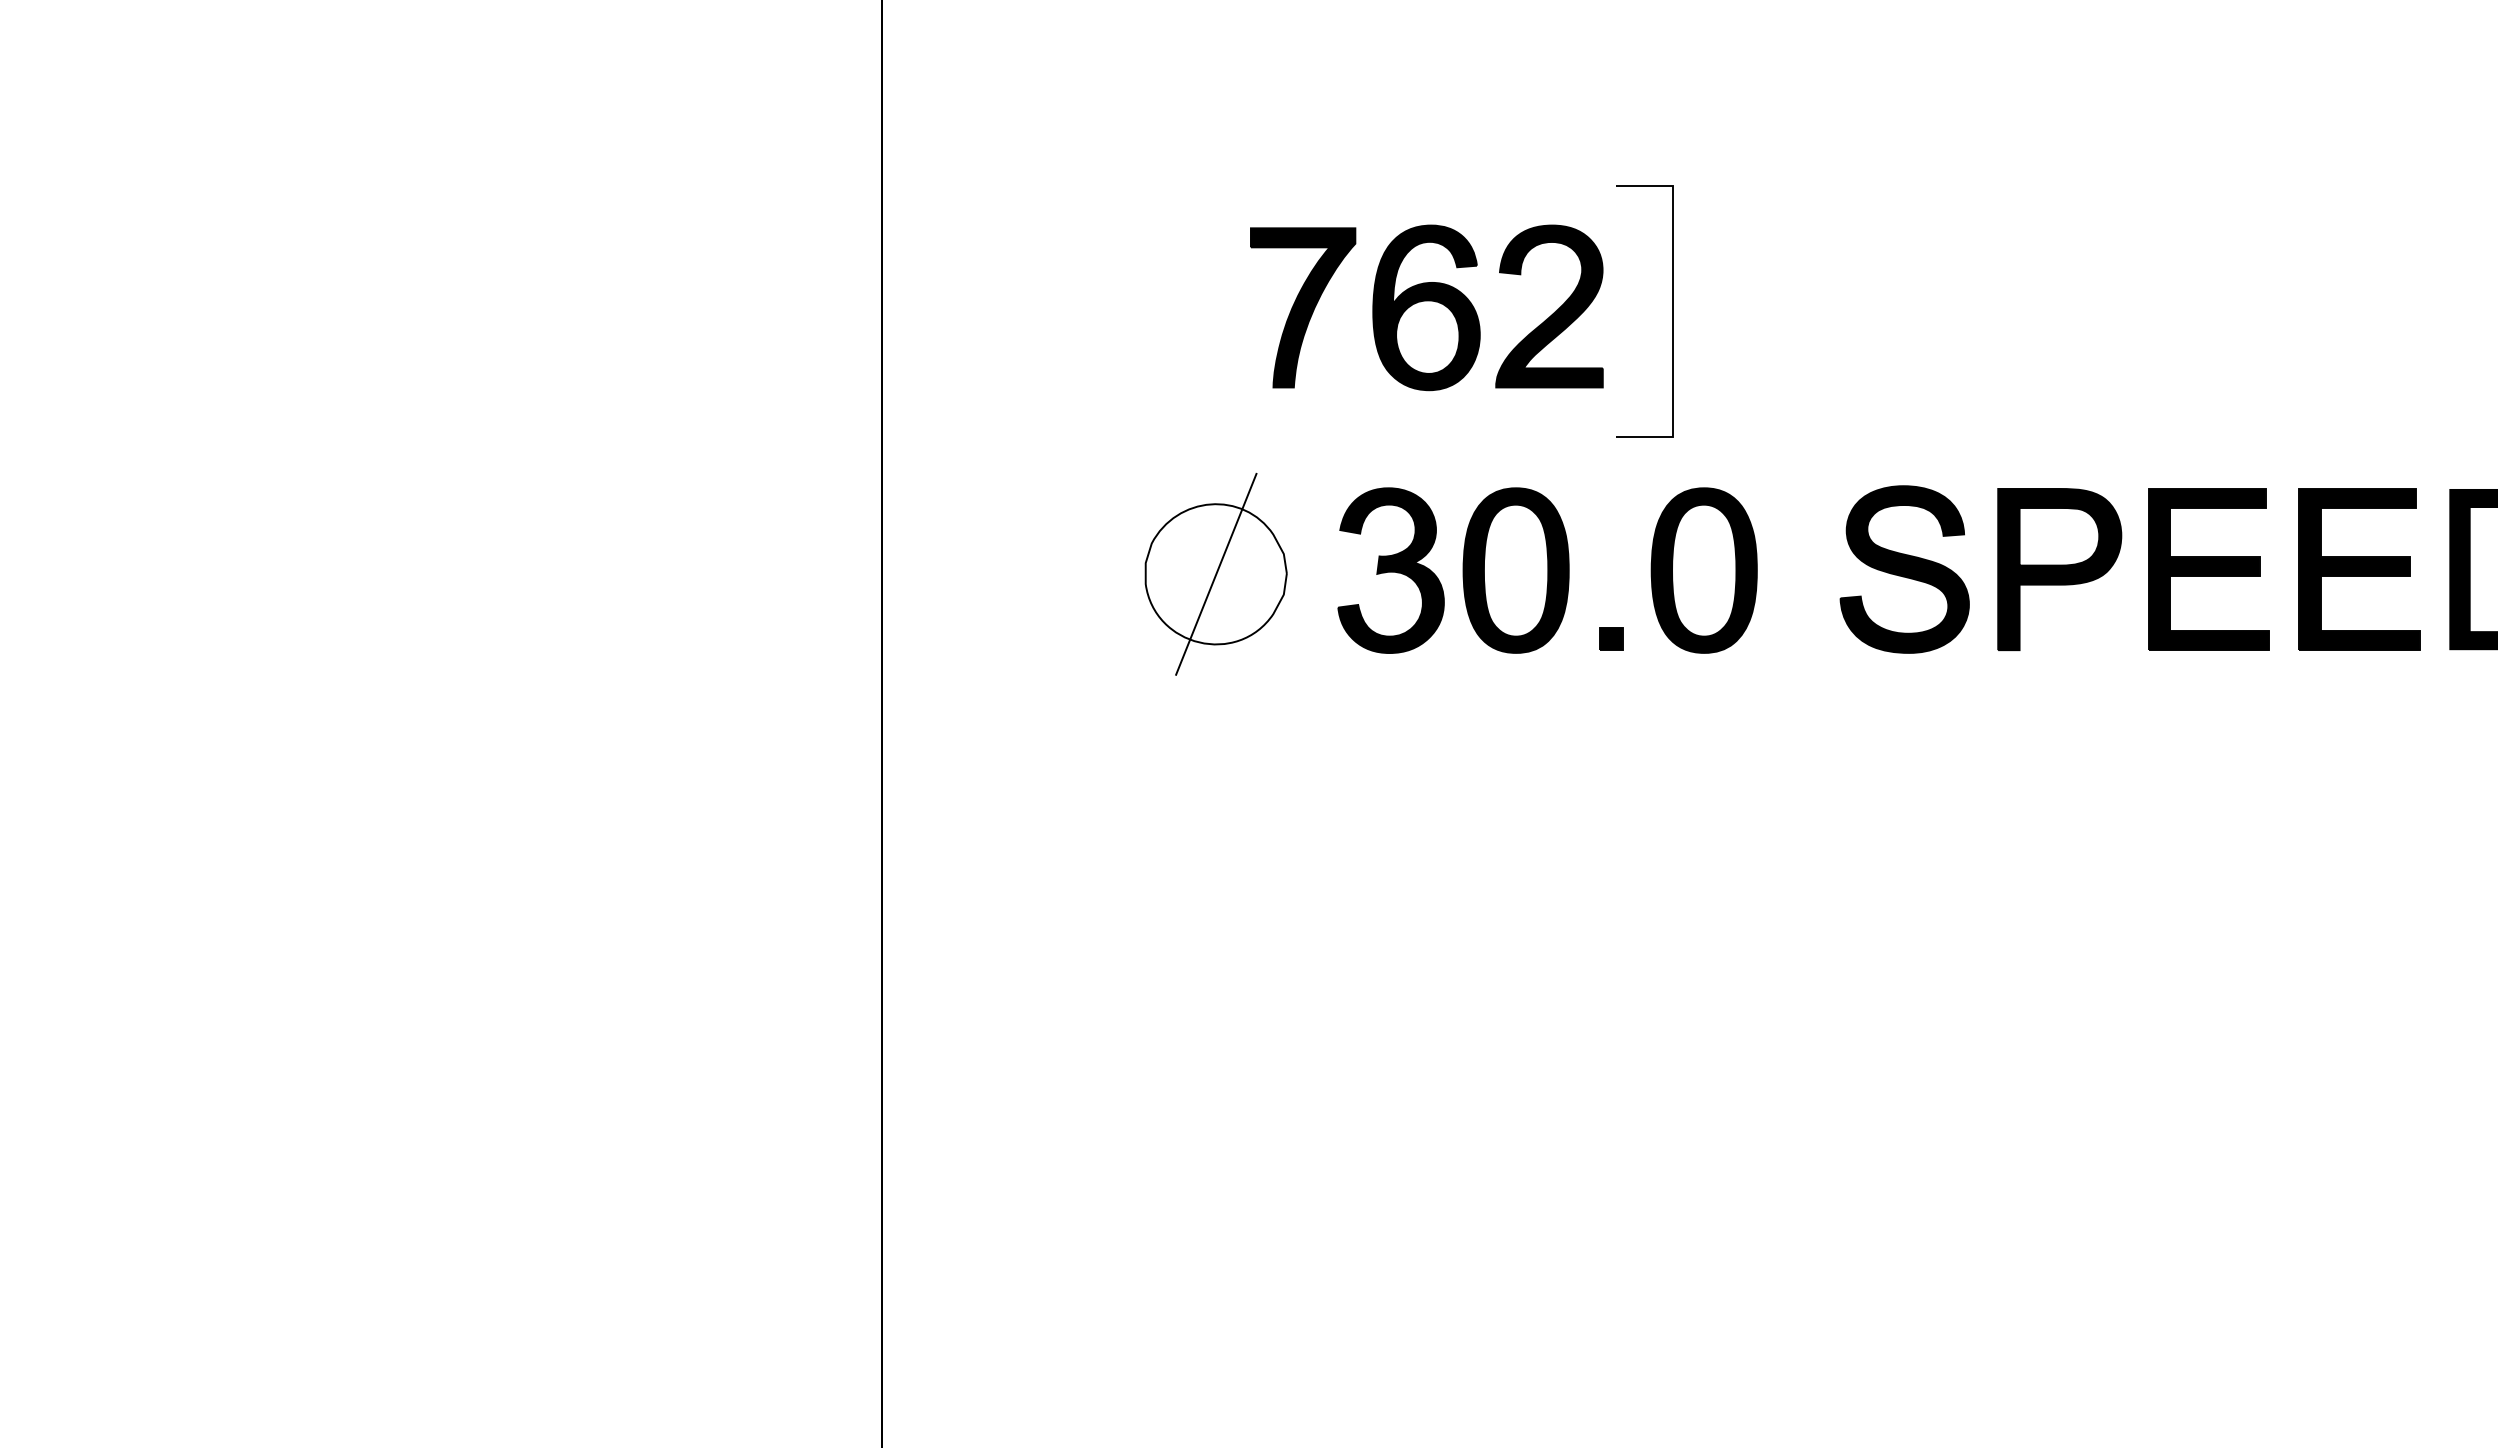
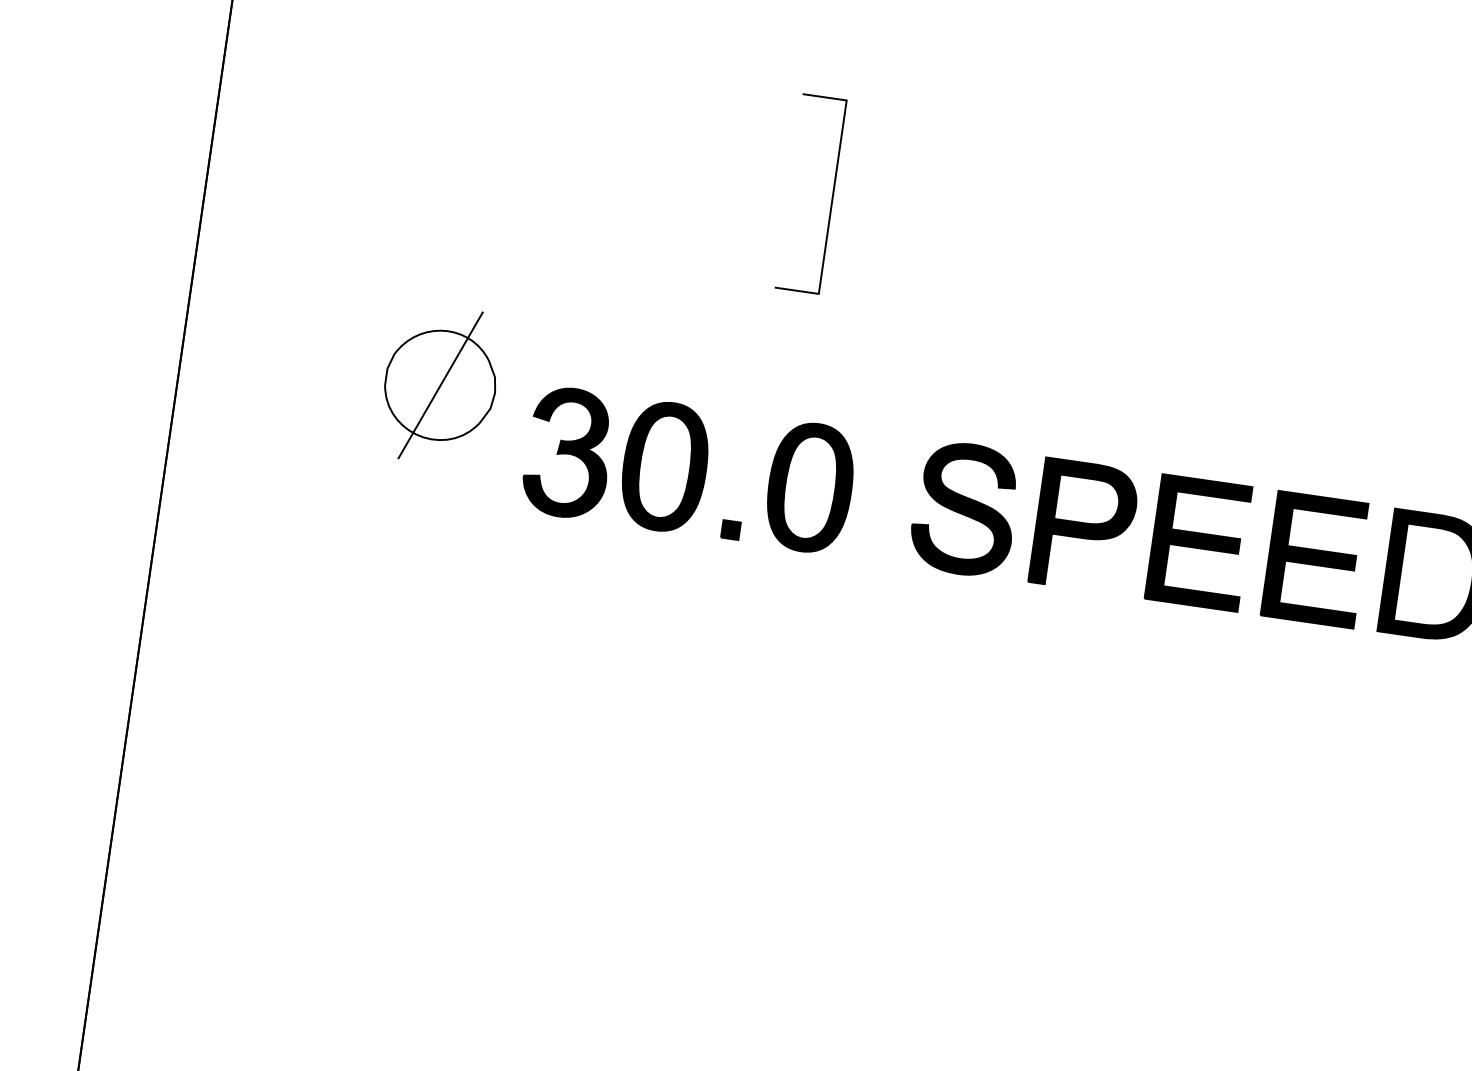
part: (1426, 307) -> (625, 253), removed
line: (1672, 311) -> (832, 197), moved
part: (1215, 573) -> (440, 384), moved

